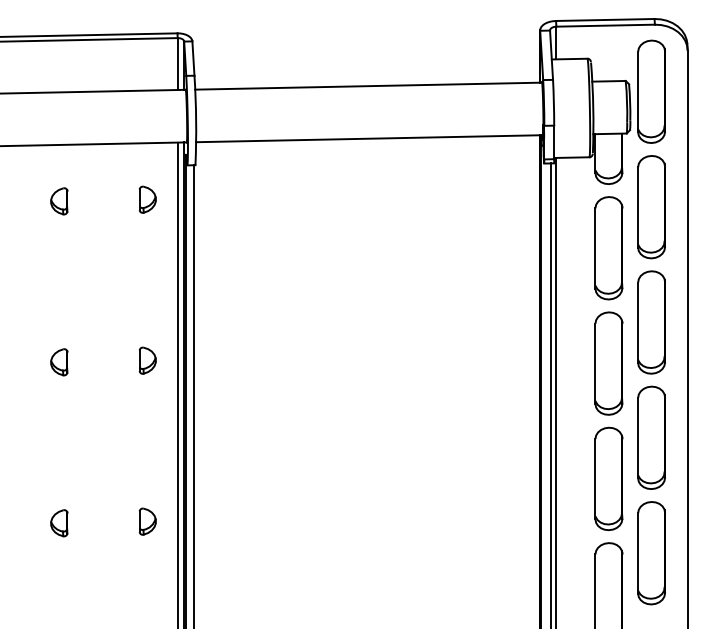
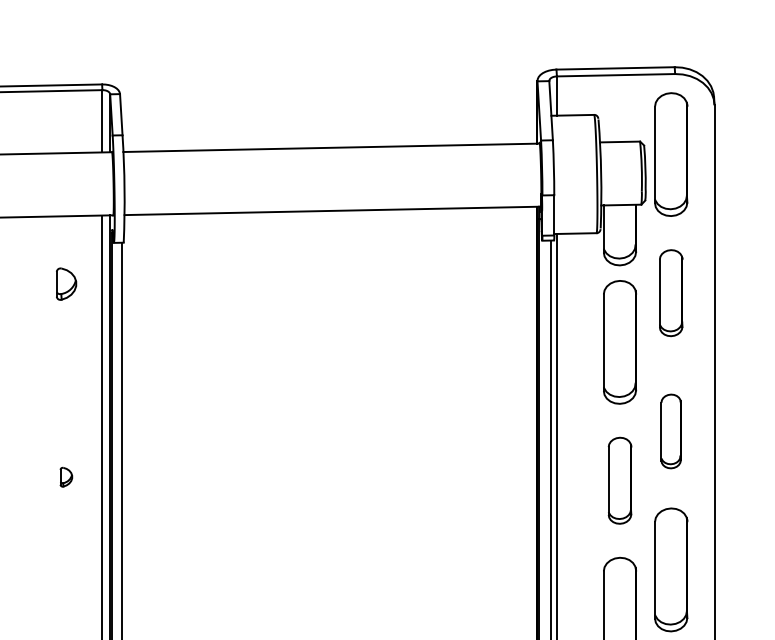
part: (651, 207) -> (671, 293), size x0.7
part: (651, 322) -> (671, 431), size x0.6
part: (147, 360) -> (66, 477), size x0.6
part: (608, 363) -> (619, 480), size x0.7

